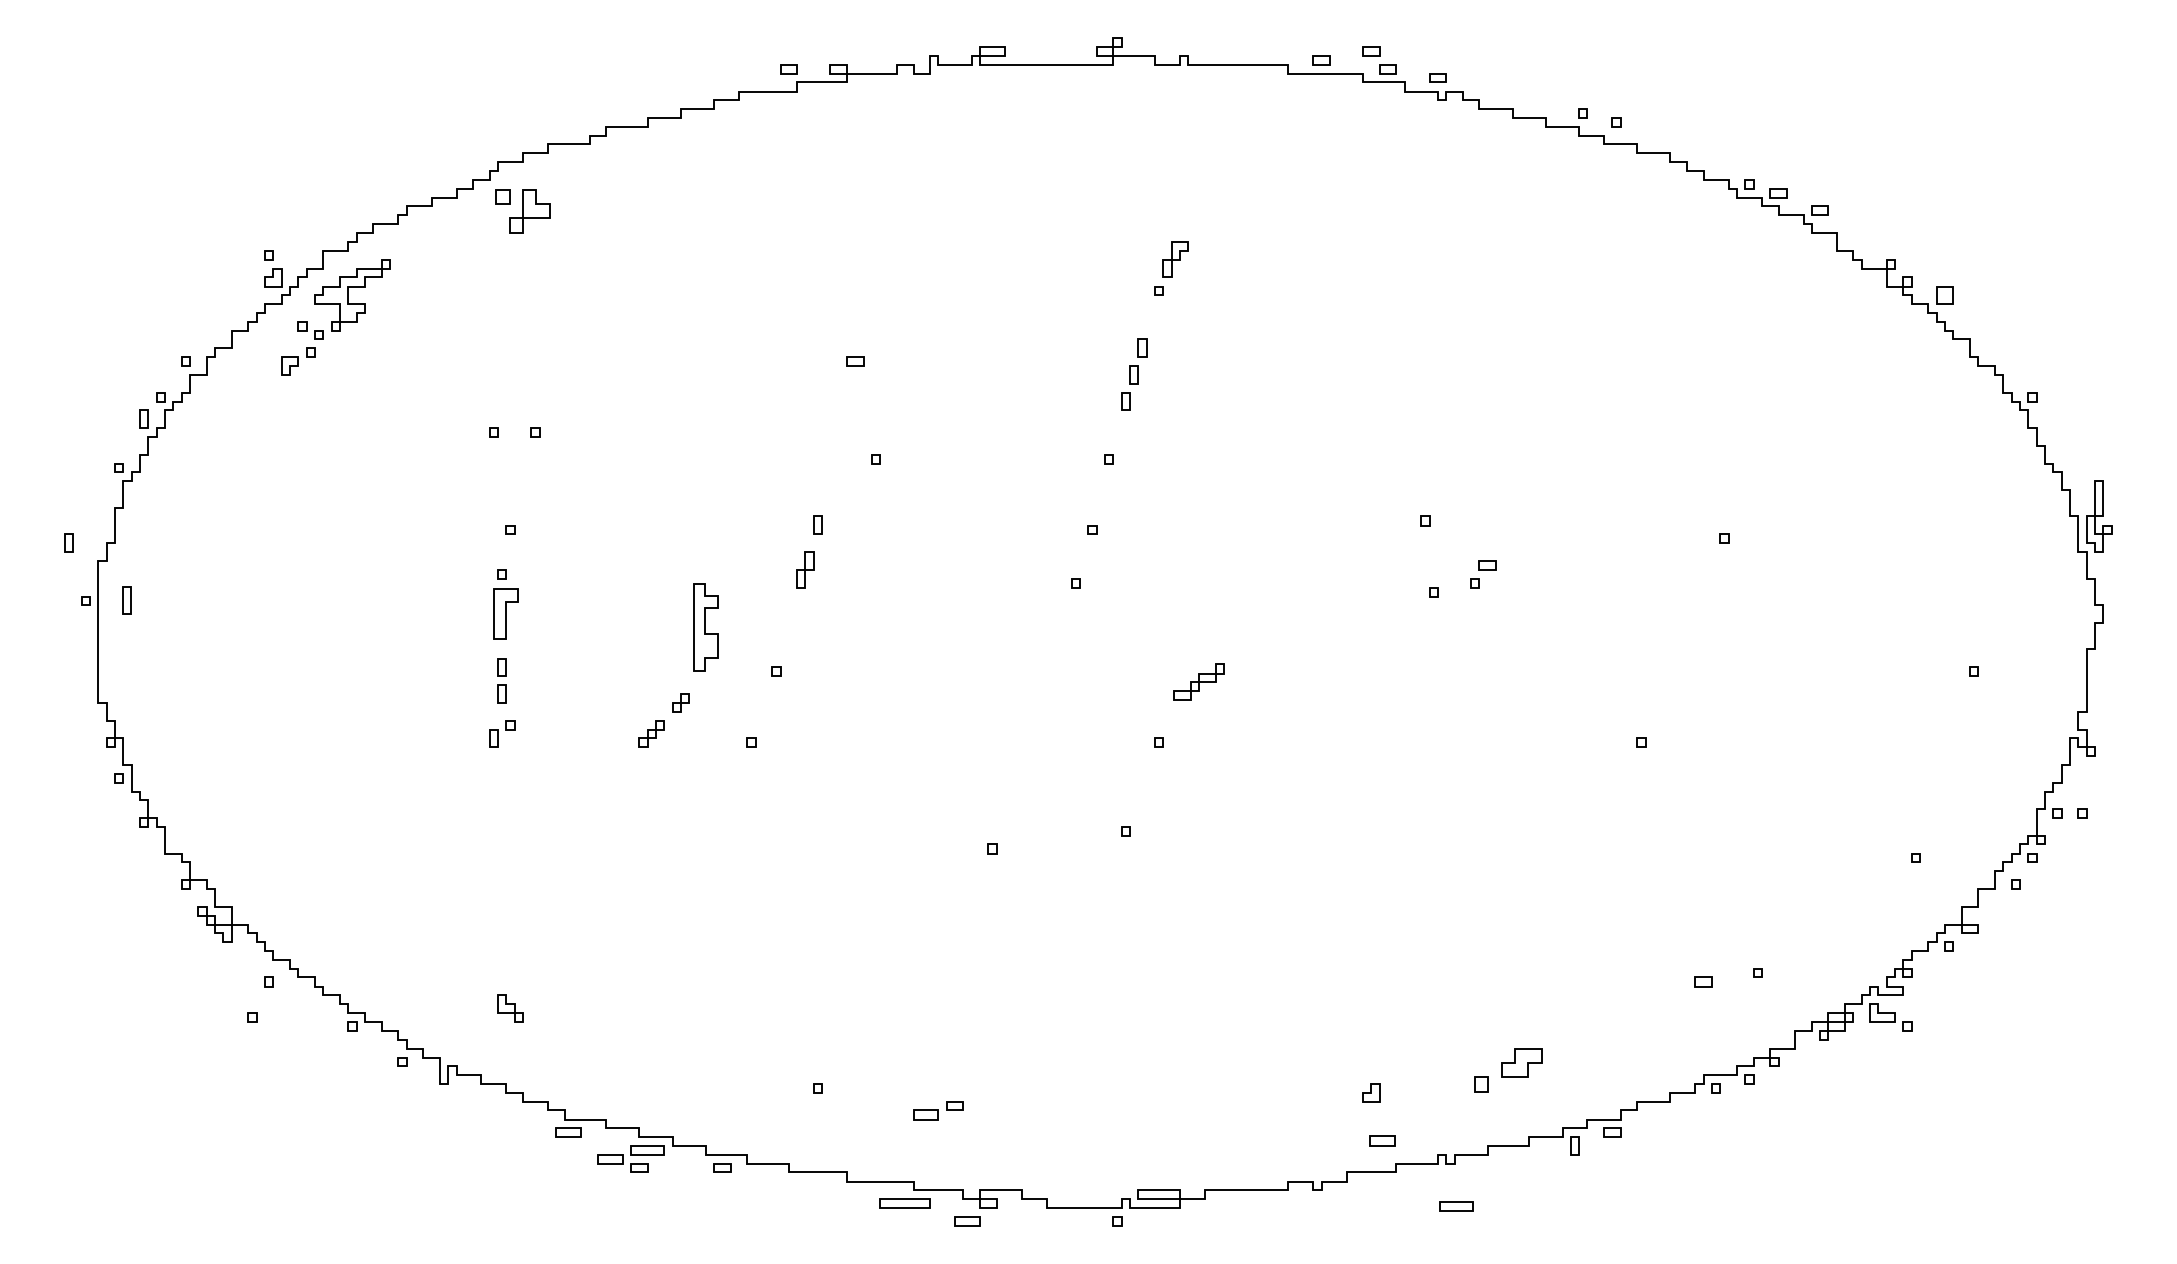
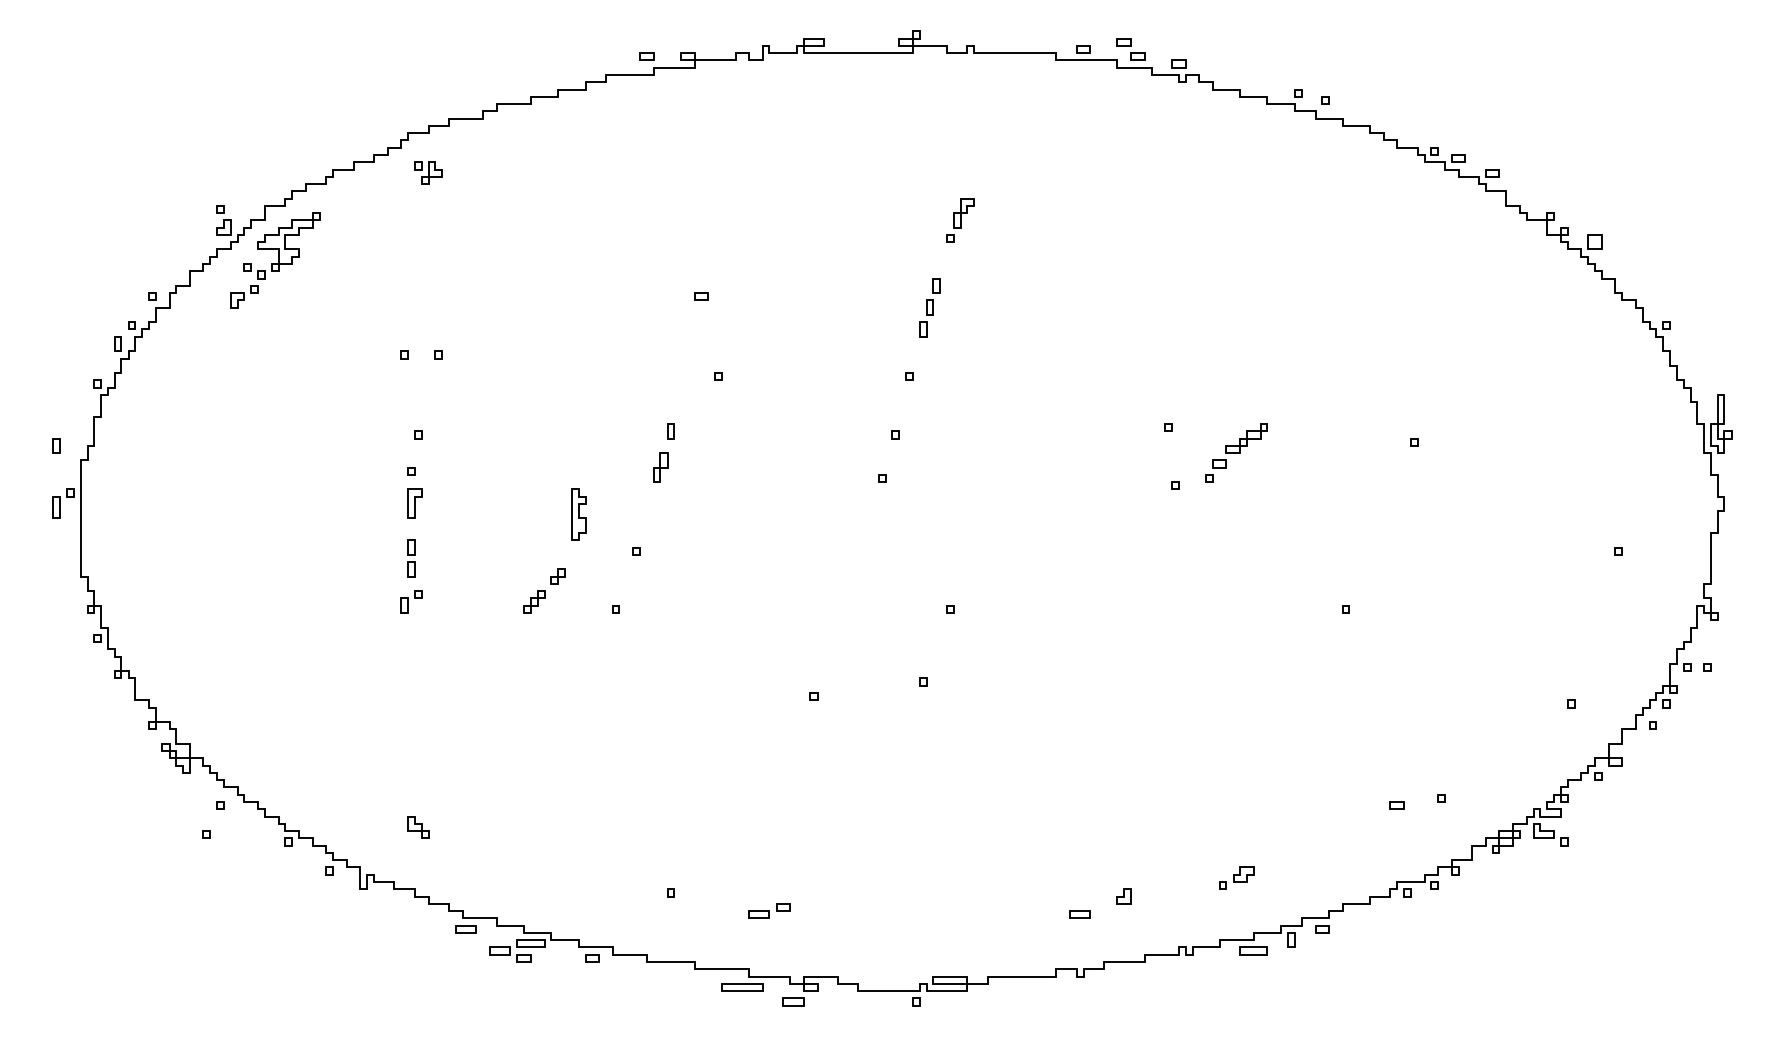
part: (522, 210) -> (428, 172), size x0.62
part: (126, 600) -> (55, 507), moved
part: (506, 614) -> (415, 504), size x0.71
part: (705, 627) -> (578, 514), size x0.71
part: (1198, 681) -> (1246, 437), moved
part: (1508, 1070) -> (1236, 878), size x0.62
part: (1382, 1140) -> (1080, 914), moved
part: (1456, 1206) -> (1254, 951), moved

